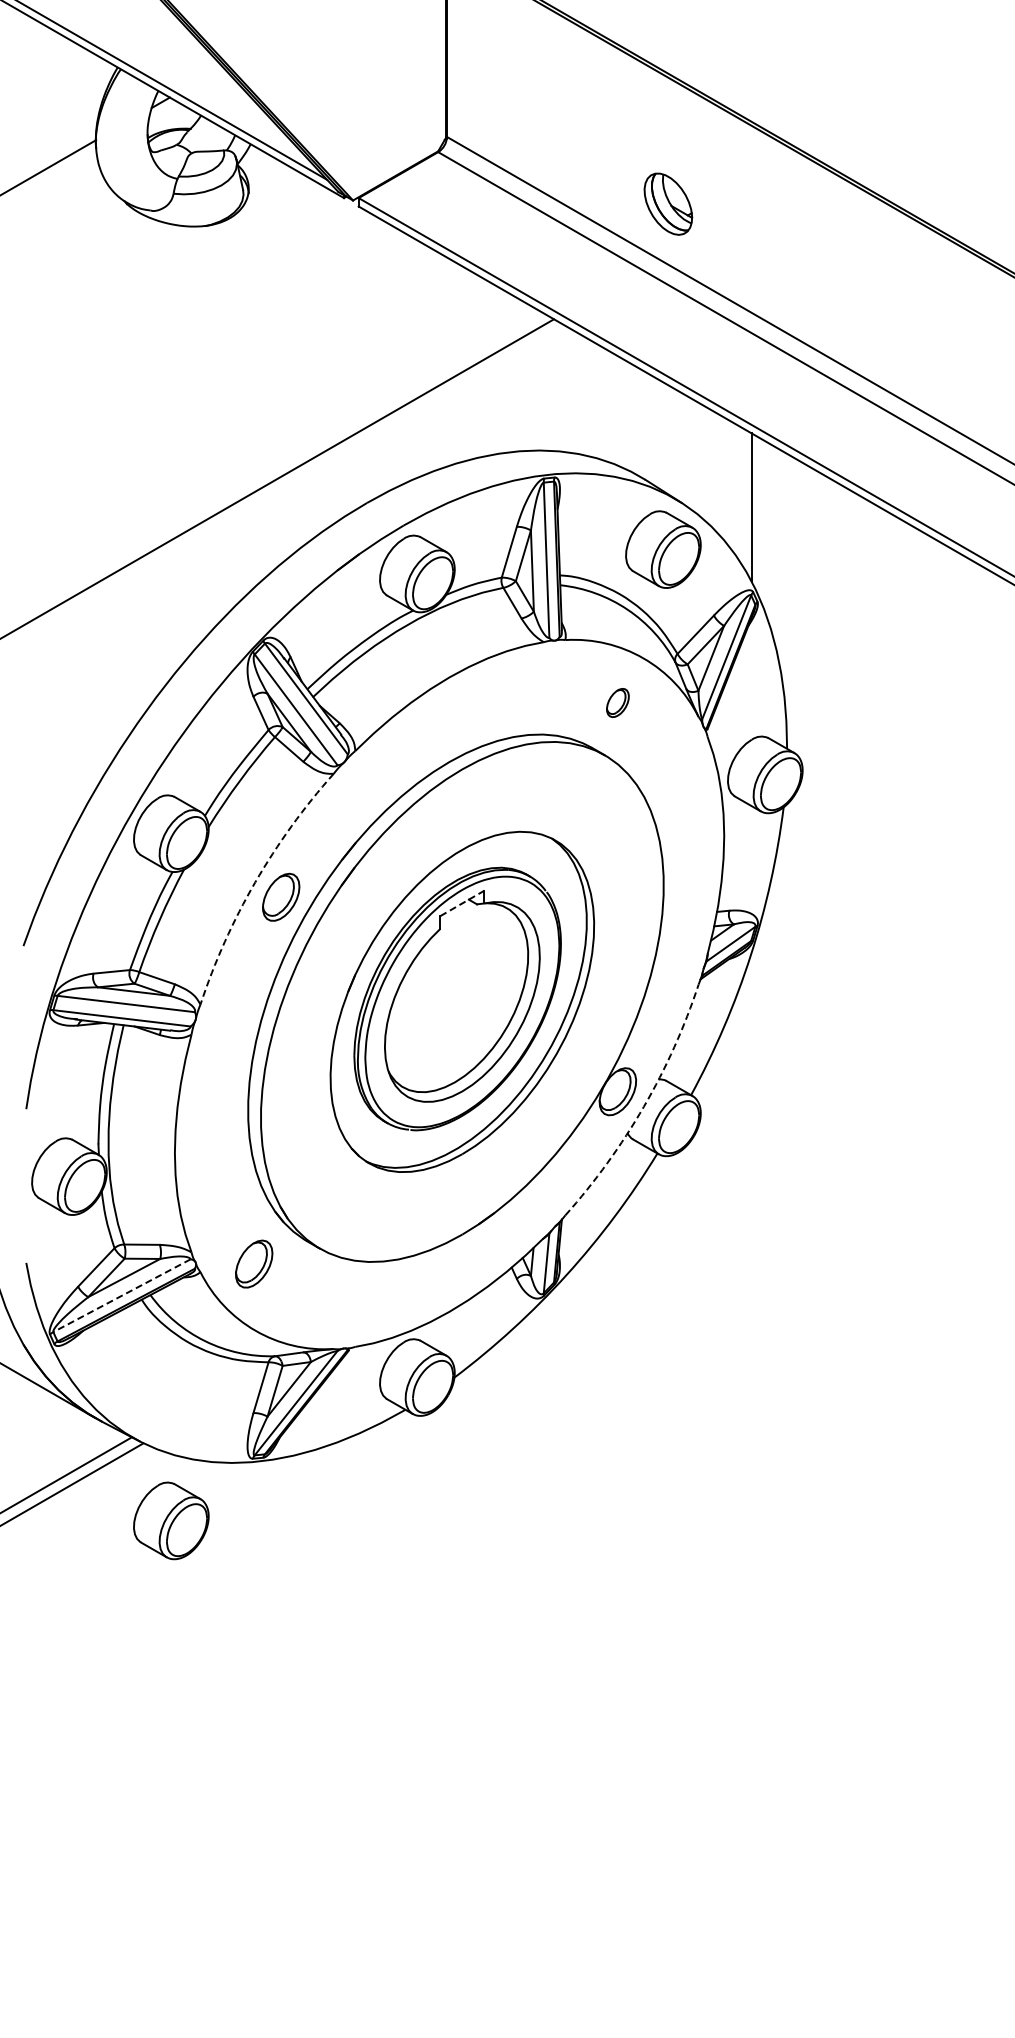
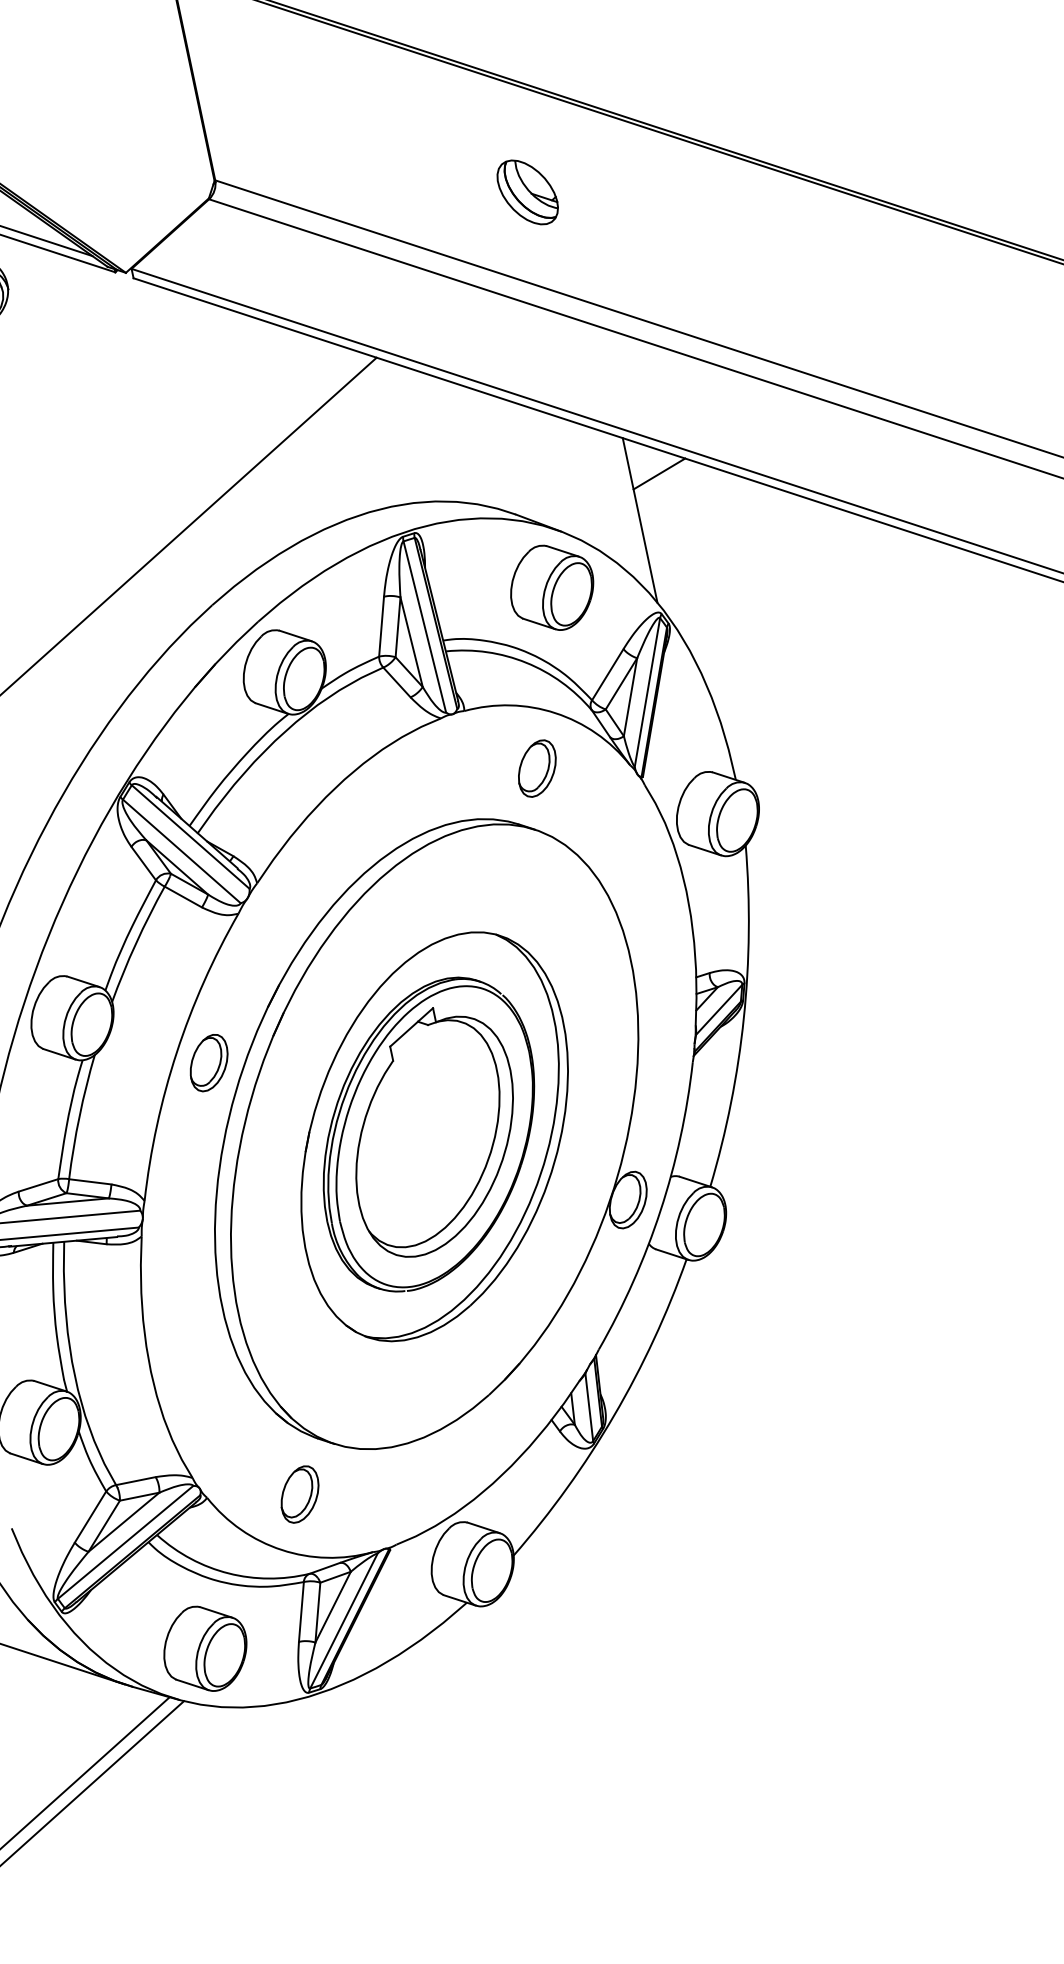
part: (668, 203) -> (527, 191), moved
line: (776, 470) -> (658, 473), added
part: (617, 702) -> (536, 768), size x1.67
arc: (255, 882) -> (177, 1052), dashed -> solid
line: (462, 903) -> (411, 1027), dashed -> solid
arc: (643, 1106) -> (660, 1210), dashed -> solid
part: (254, 1263) -> (300, 1493), moved
line: (122, 1295) -> (126, 1542), dashed -> solid
part: (171, 1520) -> (205, 1648), moved

